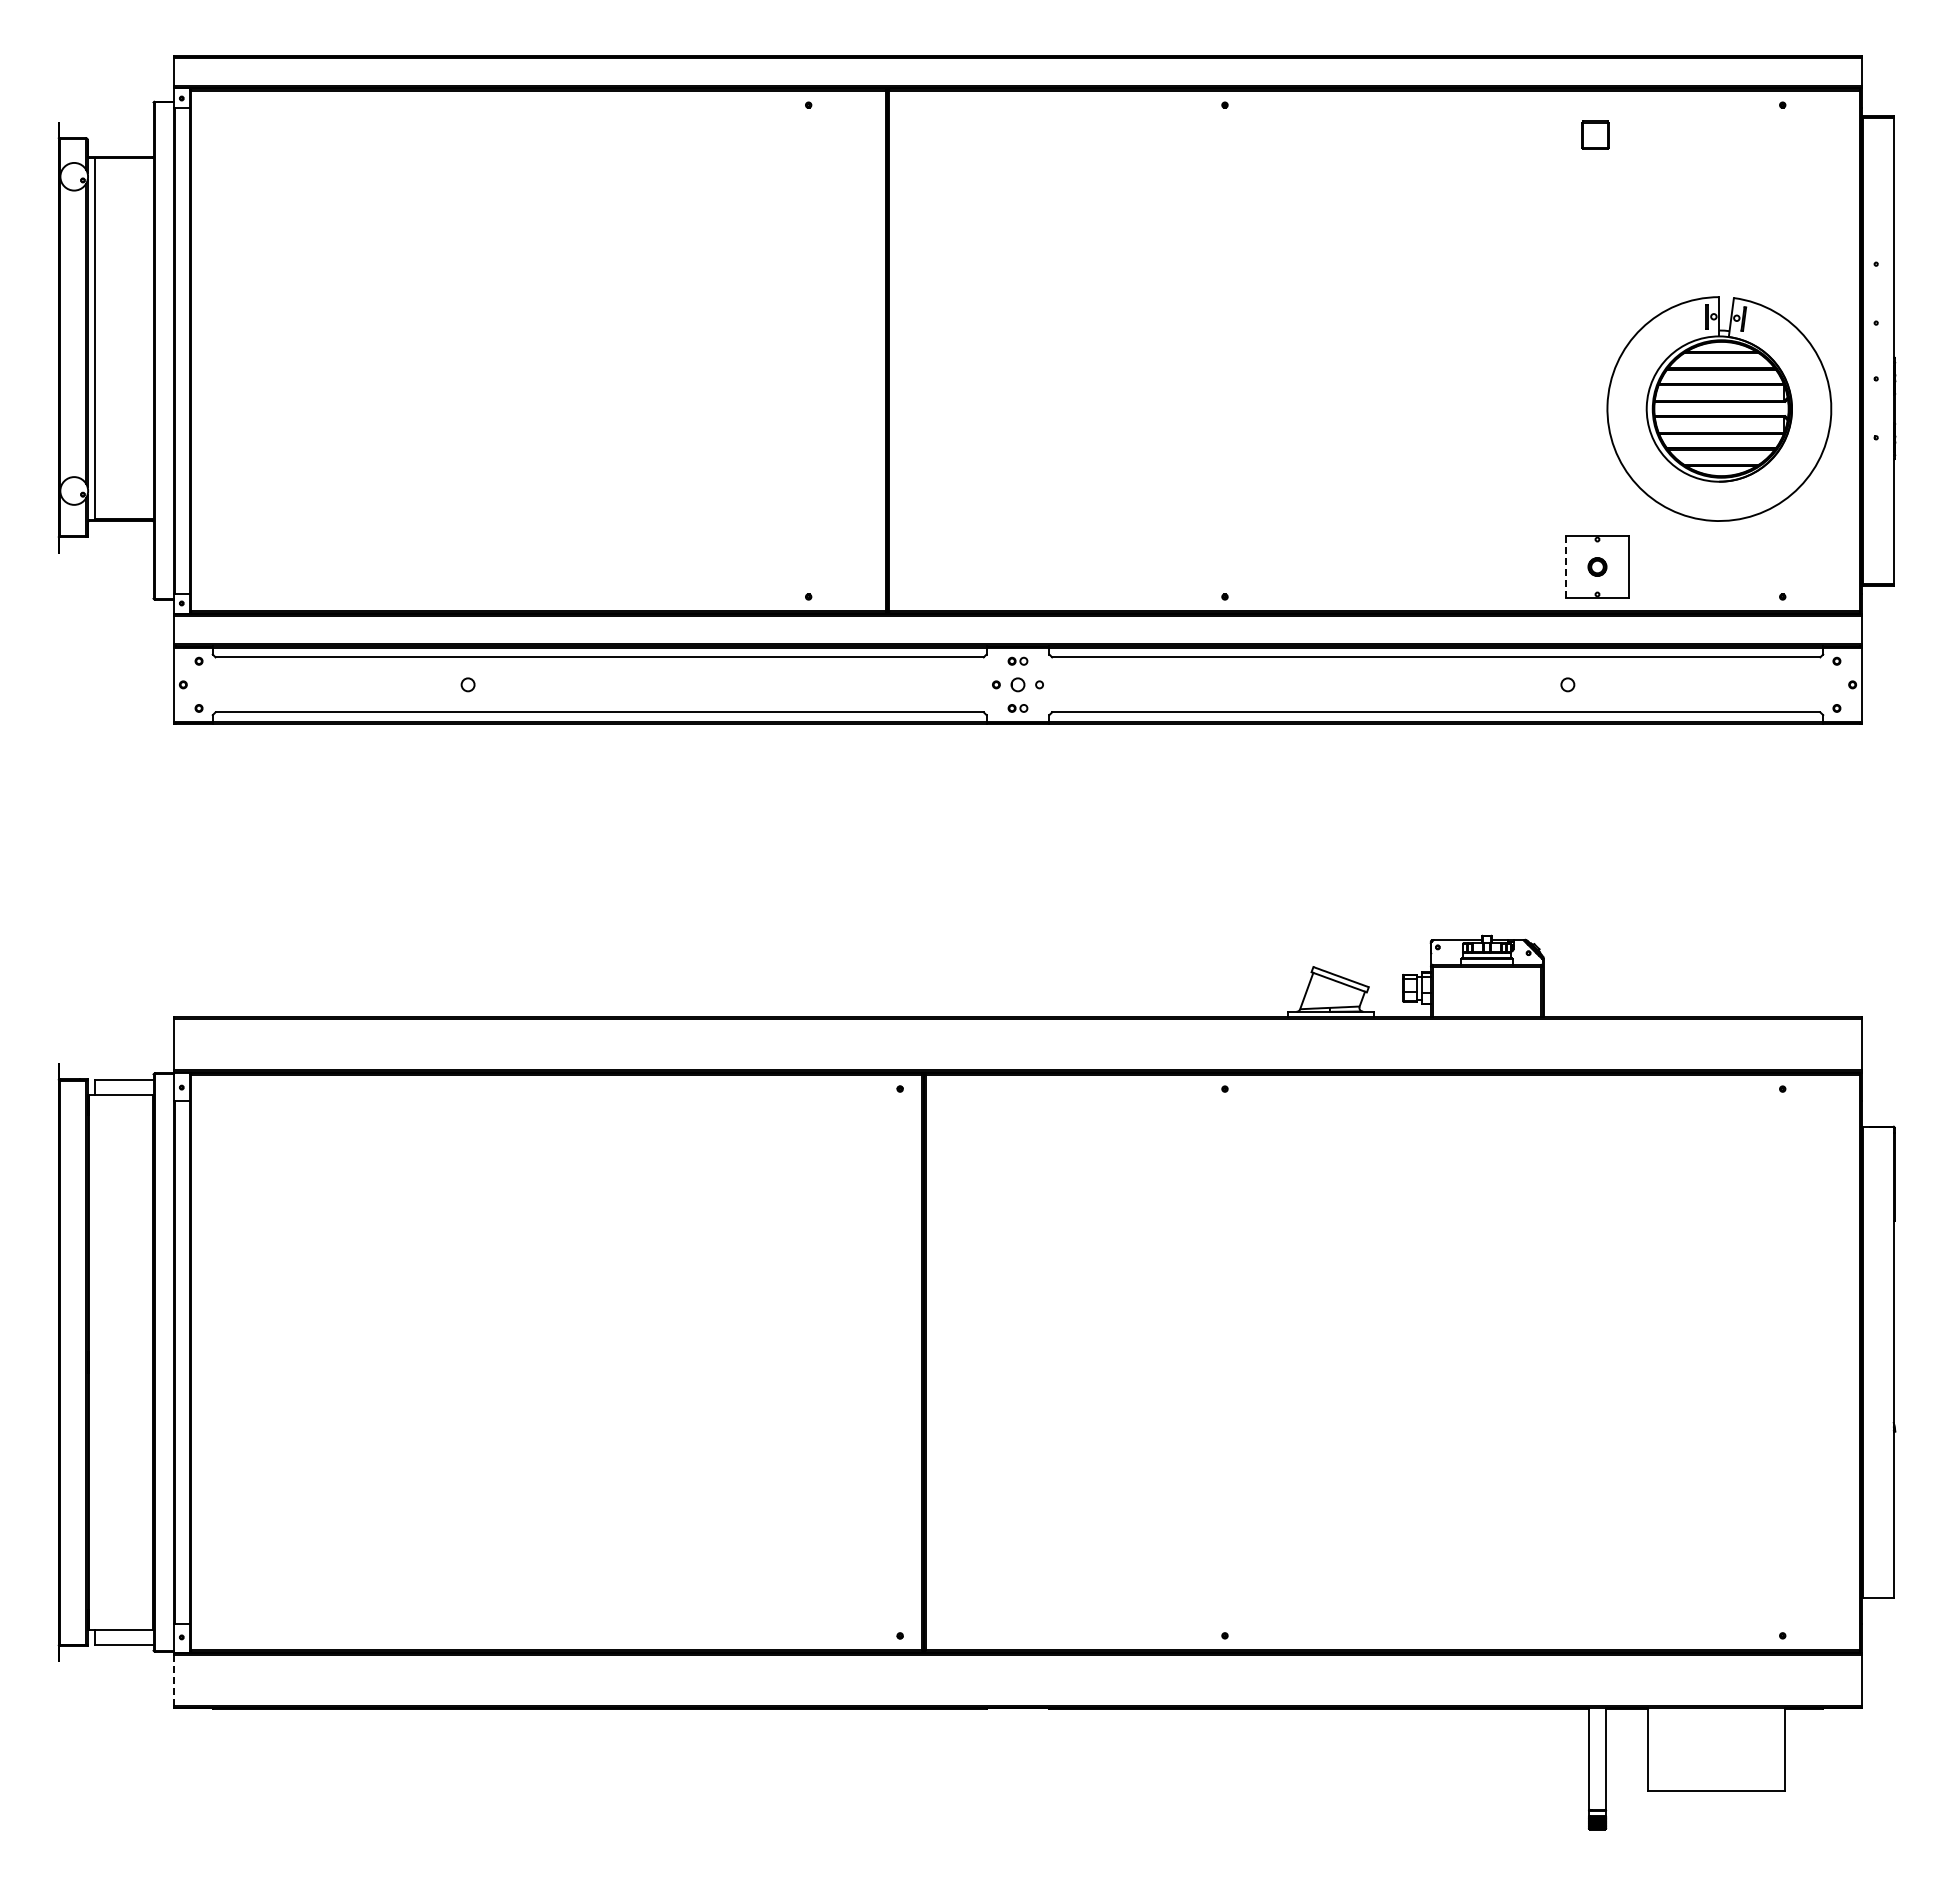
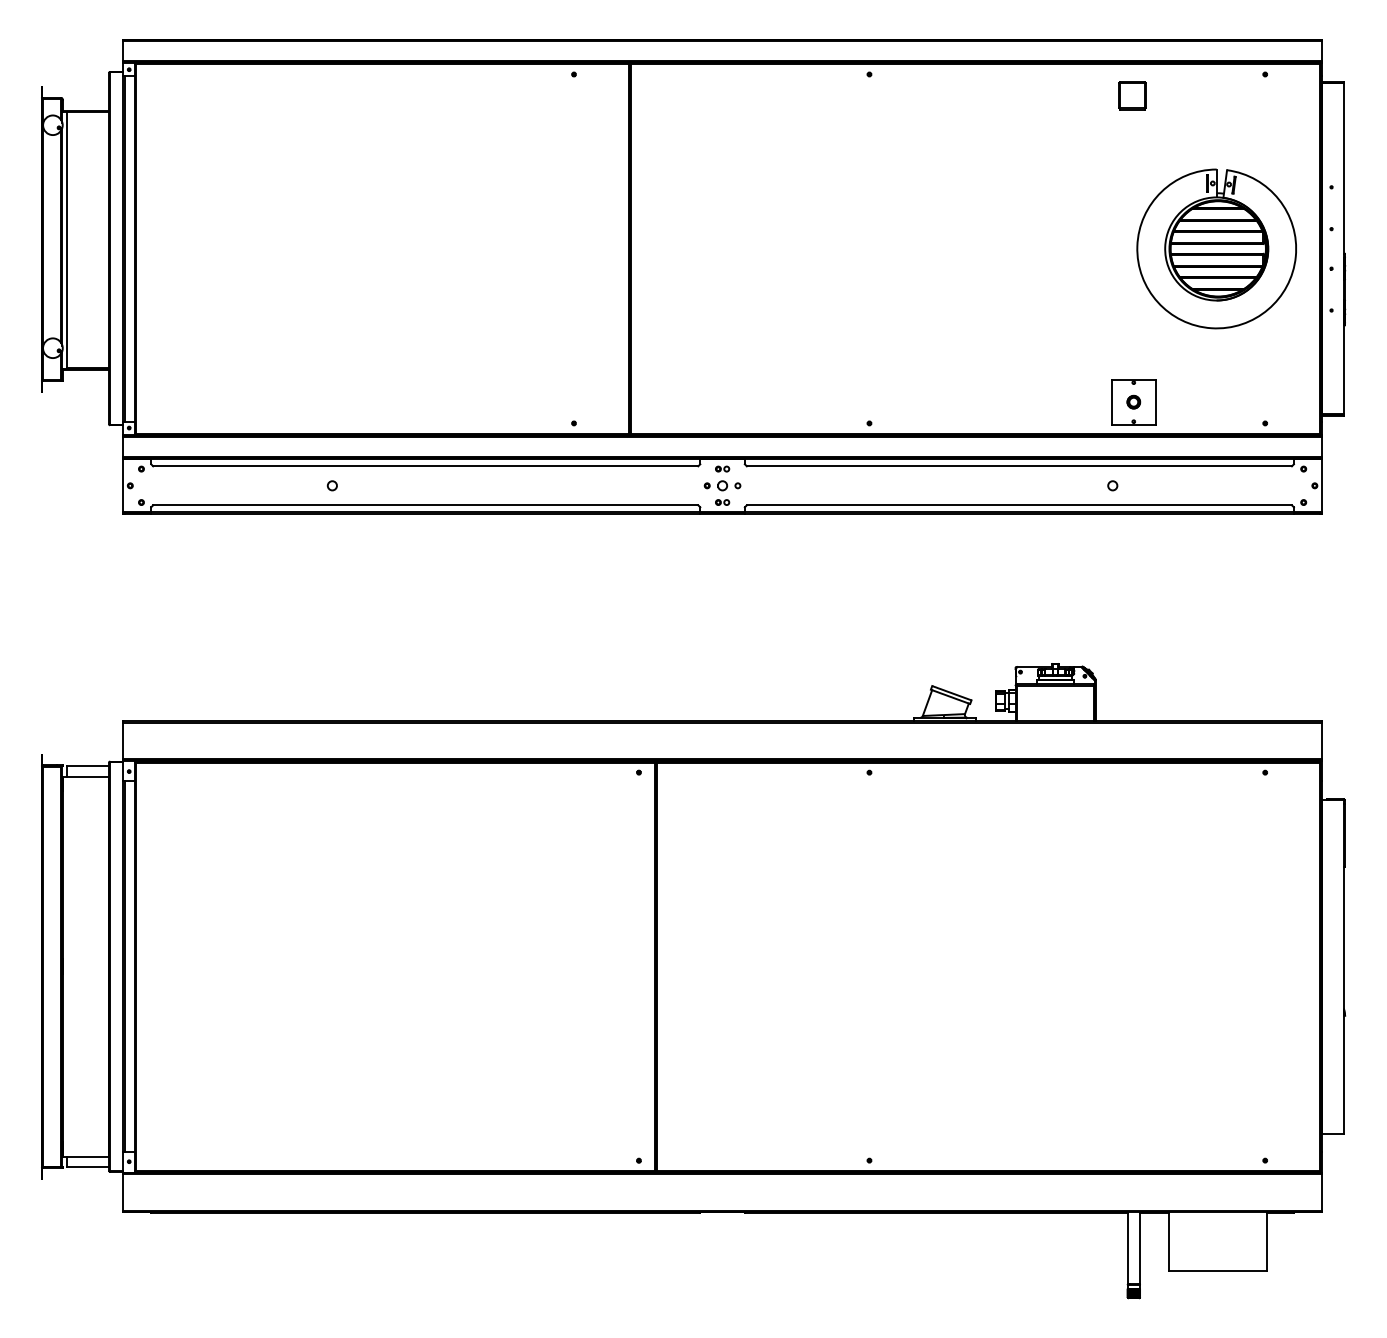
part: (1595, 135) -> (1132, 95), size x1.43
part: (1719, 408) -> (1216, 248), moved
line: (1566, 566) -> (1111, 401), dashed -> solid
line: (173, 1680) -> (123, 1192), dashed -> solid

